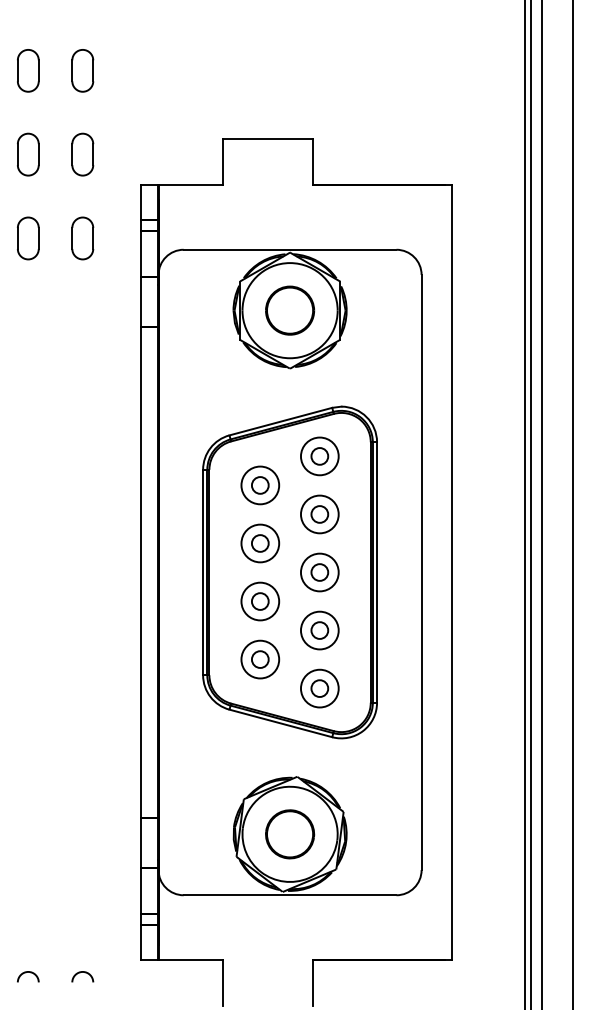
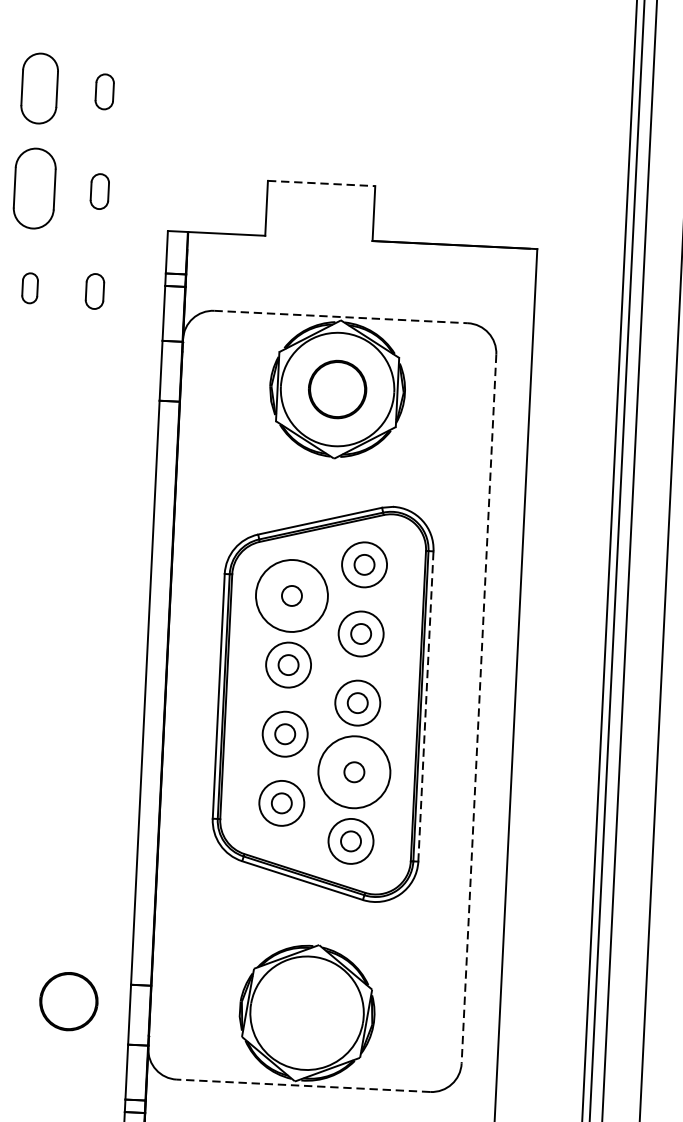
part: (28, 70) -> (40, 88), size x1.4
part: (82, 70) -> (104, 91), size x0.7
line: (268, 138) -> (321, 183), solid -> dashed
part: (28, 154) -> (35, 188), size x1.6
part: (82, 154) -> (99, 191), size x0.7
part: (28, 238) -> (30, 288), size x0.6
part: (82, 238) -> (94, 291), size x0.7
line: (290, 249) -> (341, 316), solid -> dashed
circle: (260, 485) -> (292, 596), size x1.6
line: (377, 572) -> (426, 706), solid -> dashed
line: (421, 572) -> (478, 709), solid -> dashed
circle: (319, 630) -> (353, 772), size x1.6
part: (290, 834) -> (69, 1001), moved
line: (289, 895) -> (302, 1086), solid -> dashed

